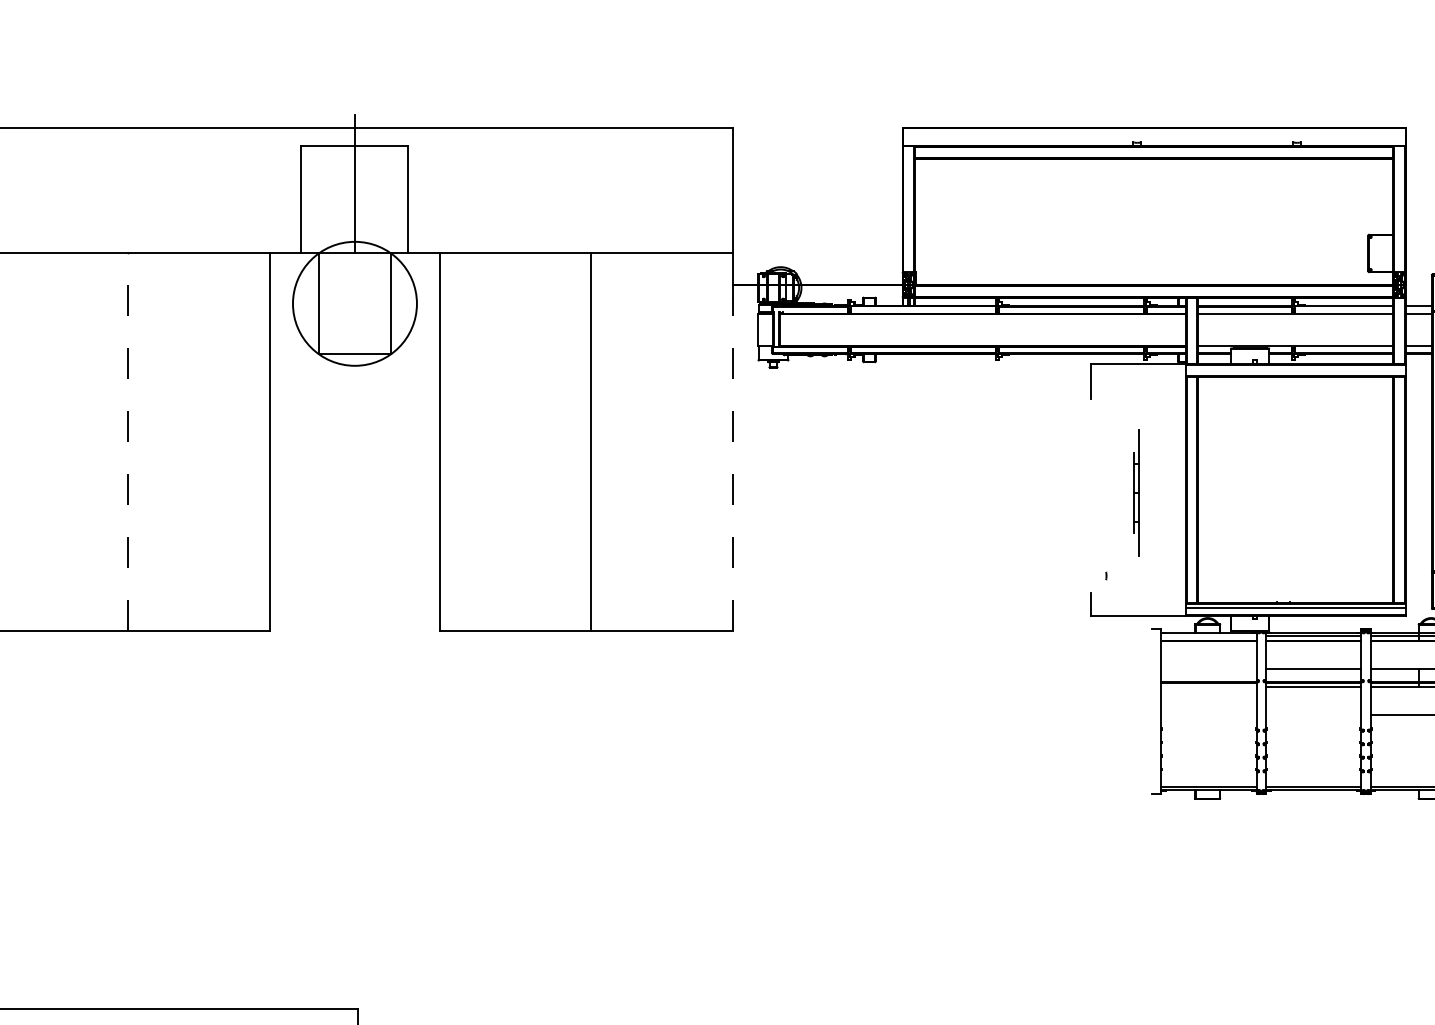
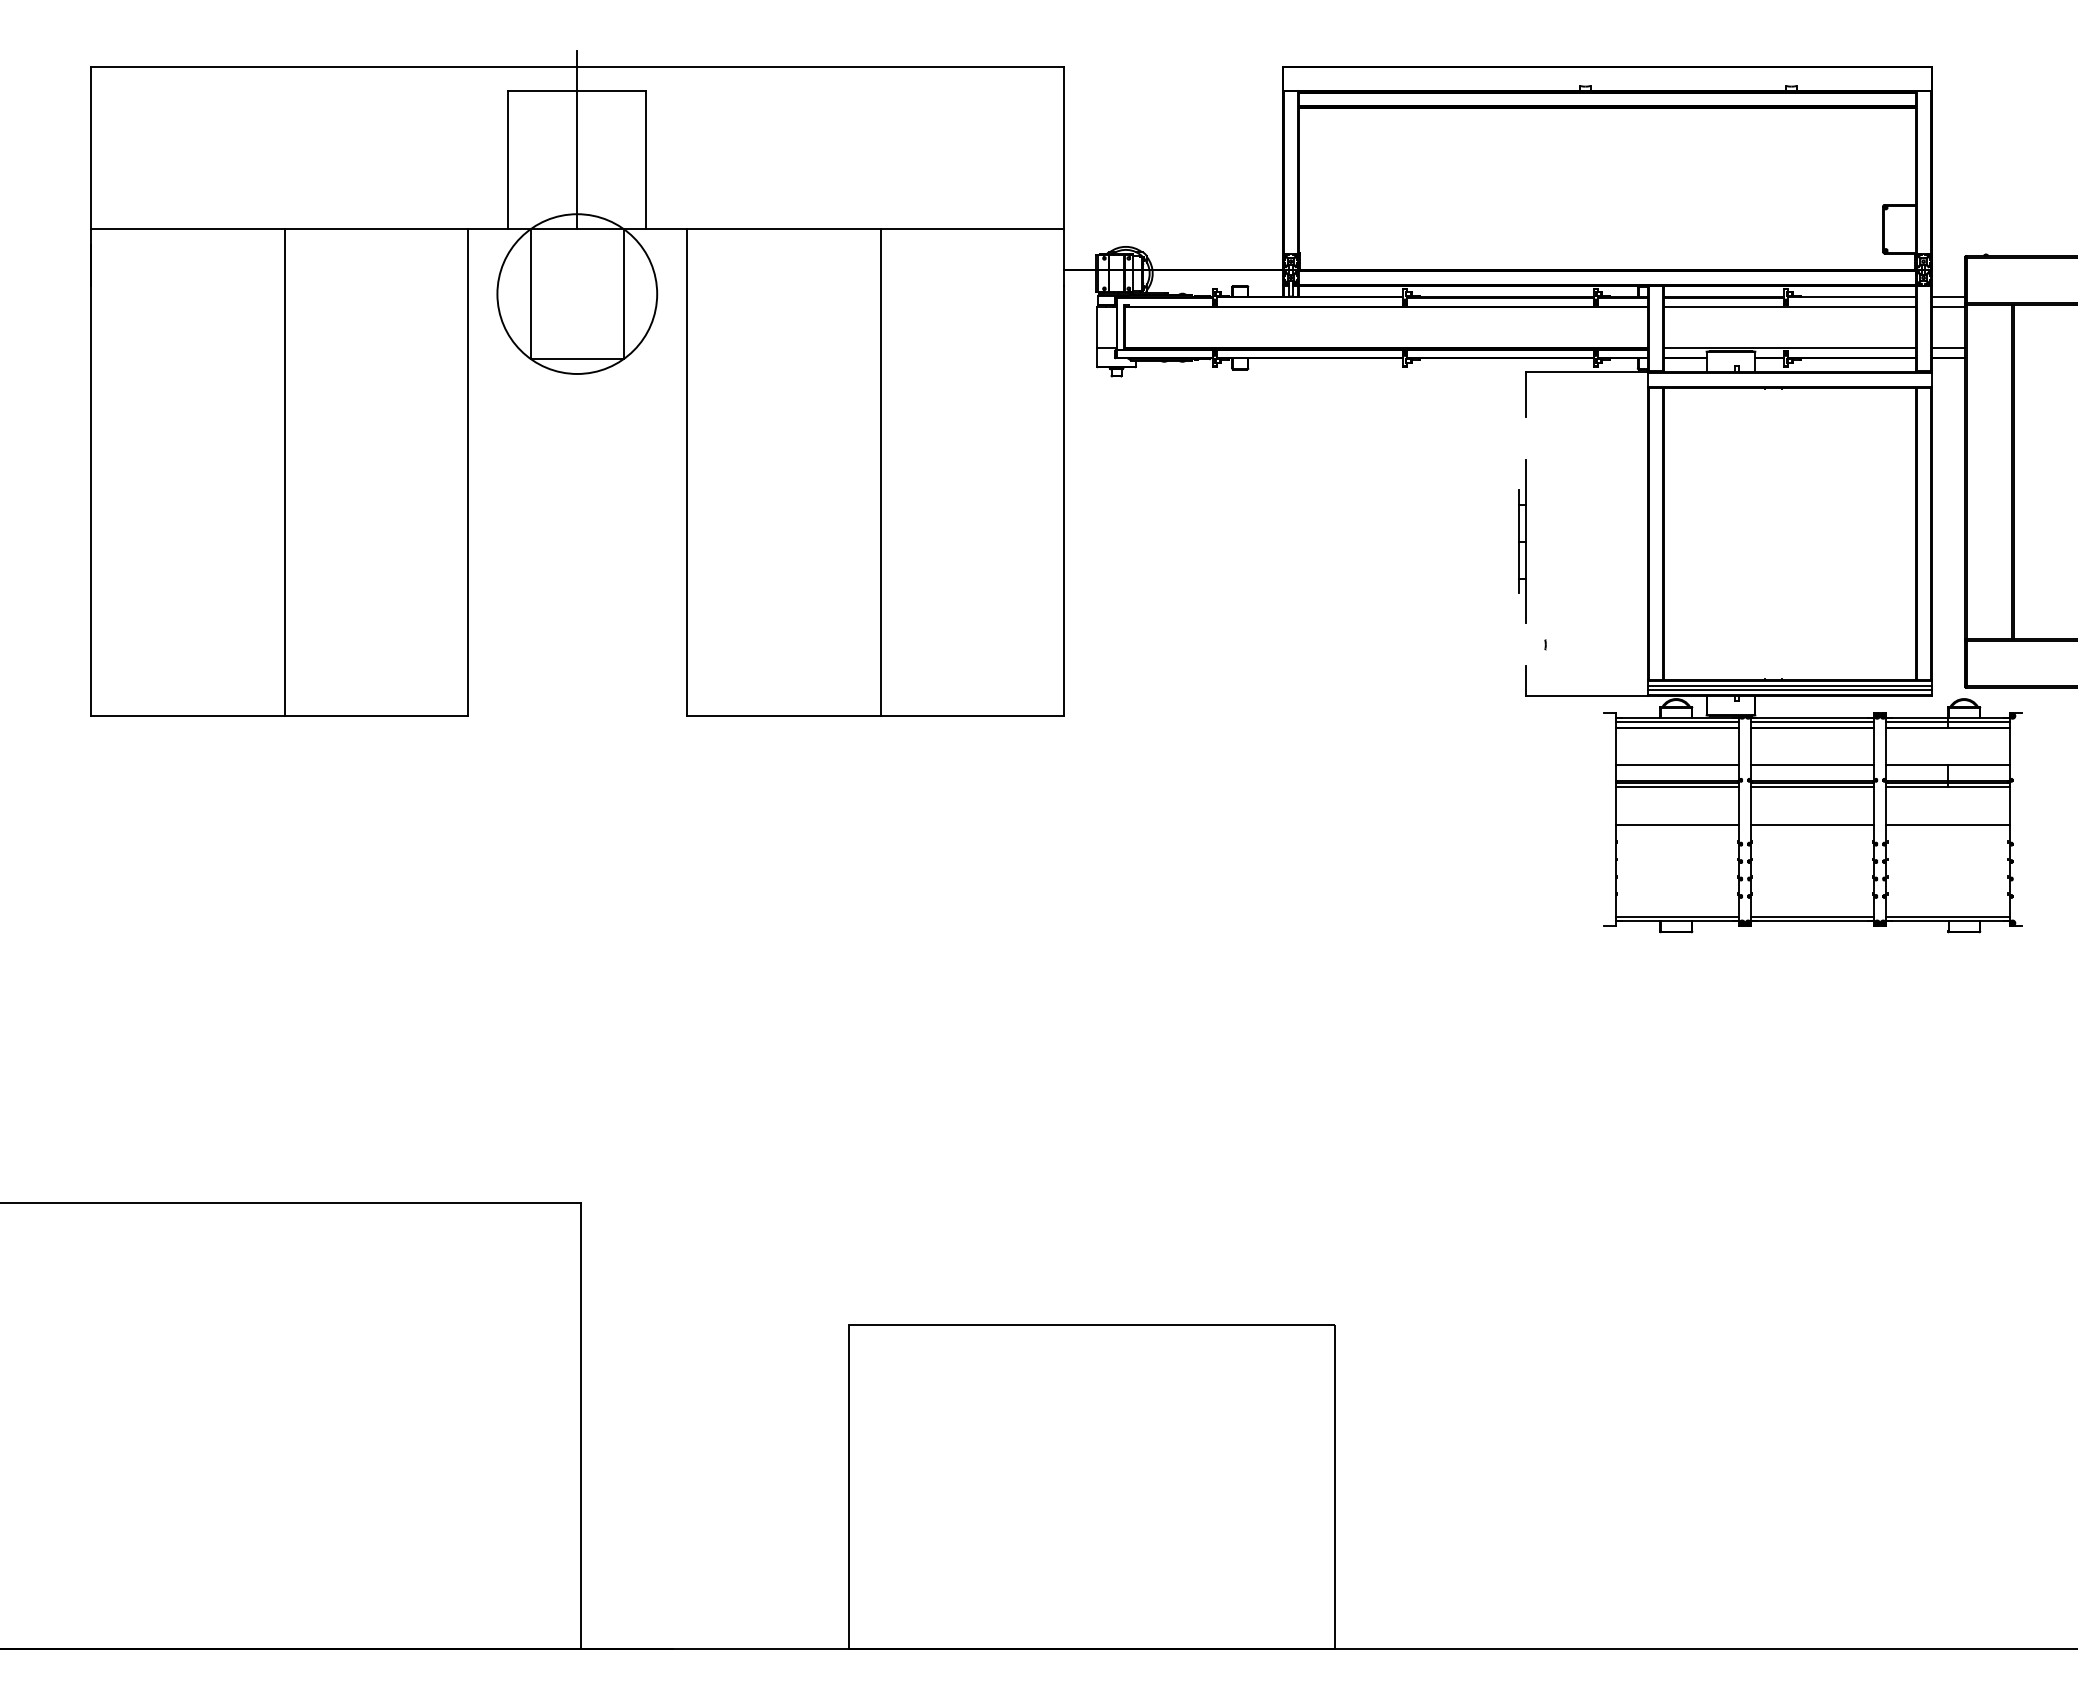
line: (128, 442) -> (285, 472), dashed -> solid
line: (732, 464) -> (1063, 500), dashed -> solid
part: (1136, 492) -> (1522, 541), moved
line: (1295, 610) -> (1789, 689), added
line: (1208, 636) -> (1677, 722), added
line: (1208, 669) -> (1677, 765), added
line: (1208, 686) -> (1677, 787), added
line: (1208, 715) -> (1677, 824), added
line: (1313, 715) -> (1812, 824), added

